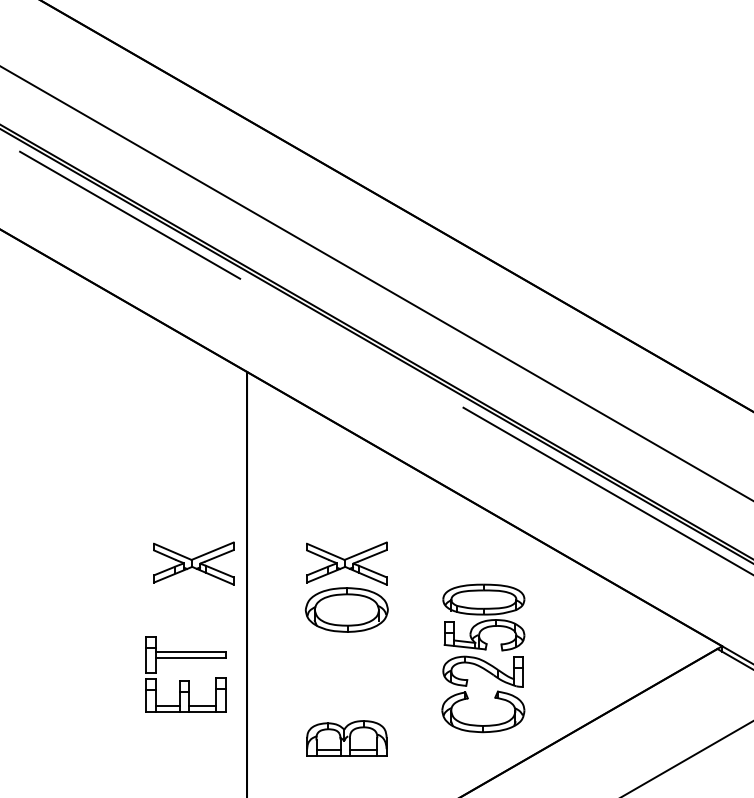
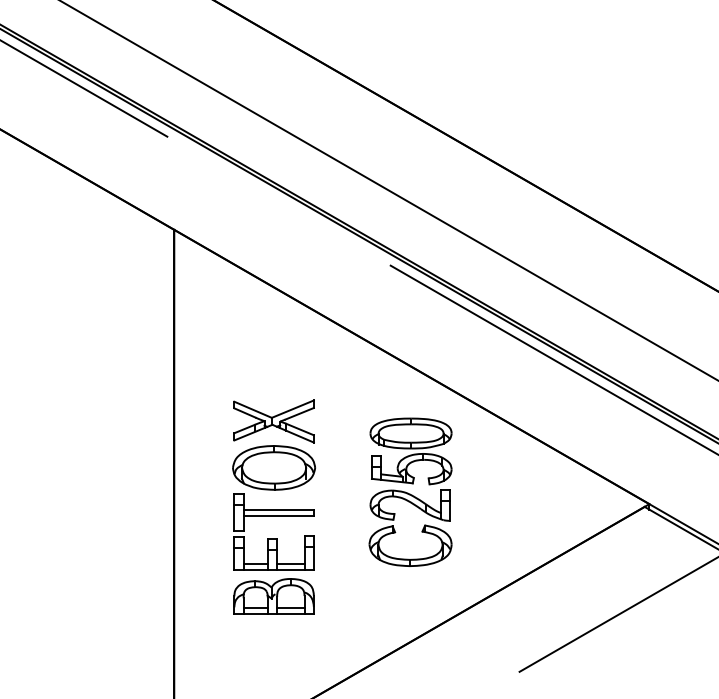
part: (193, 563) -> (120, 421), removed
part: (483, 658) -> (410, 492), moved
part: (185, 674) -> (273, 532), moved

